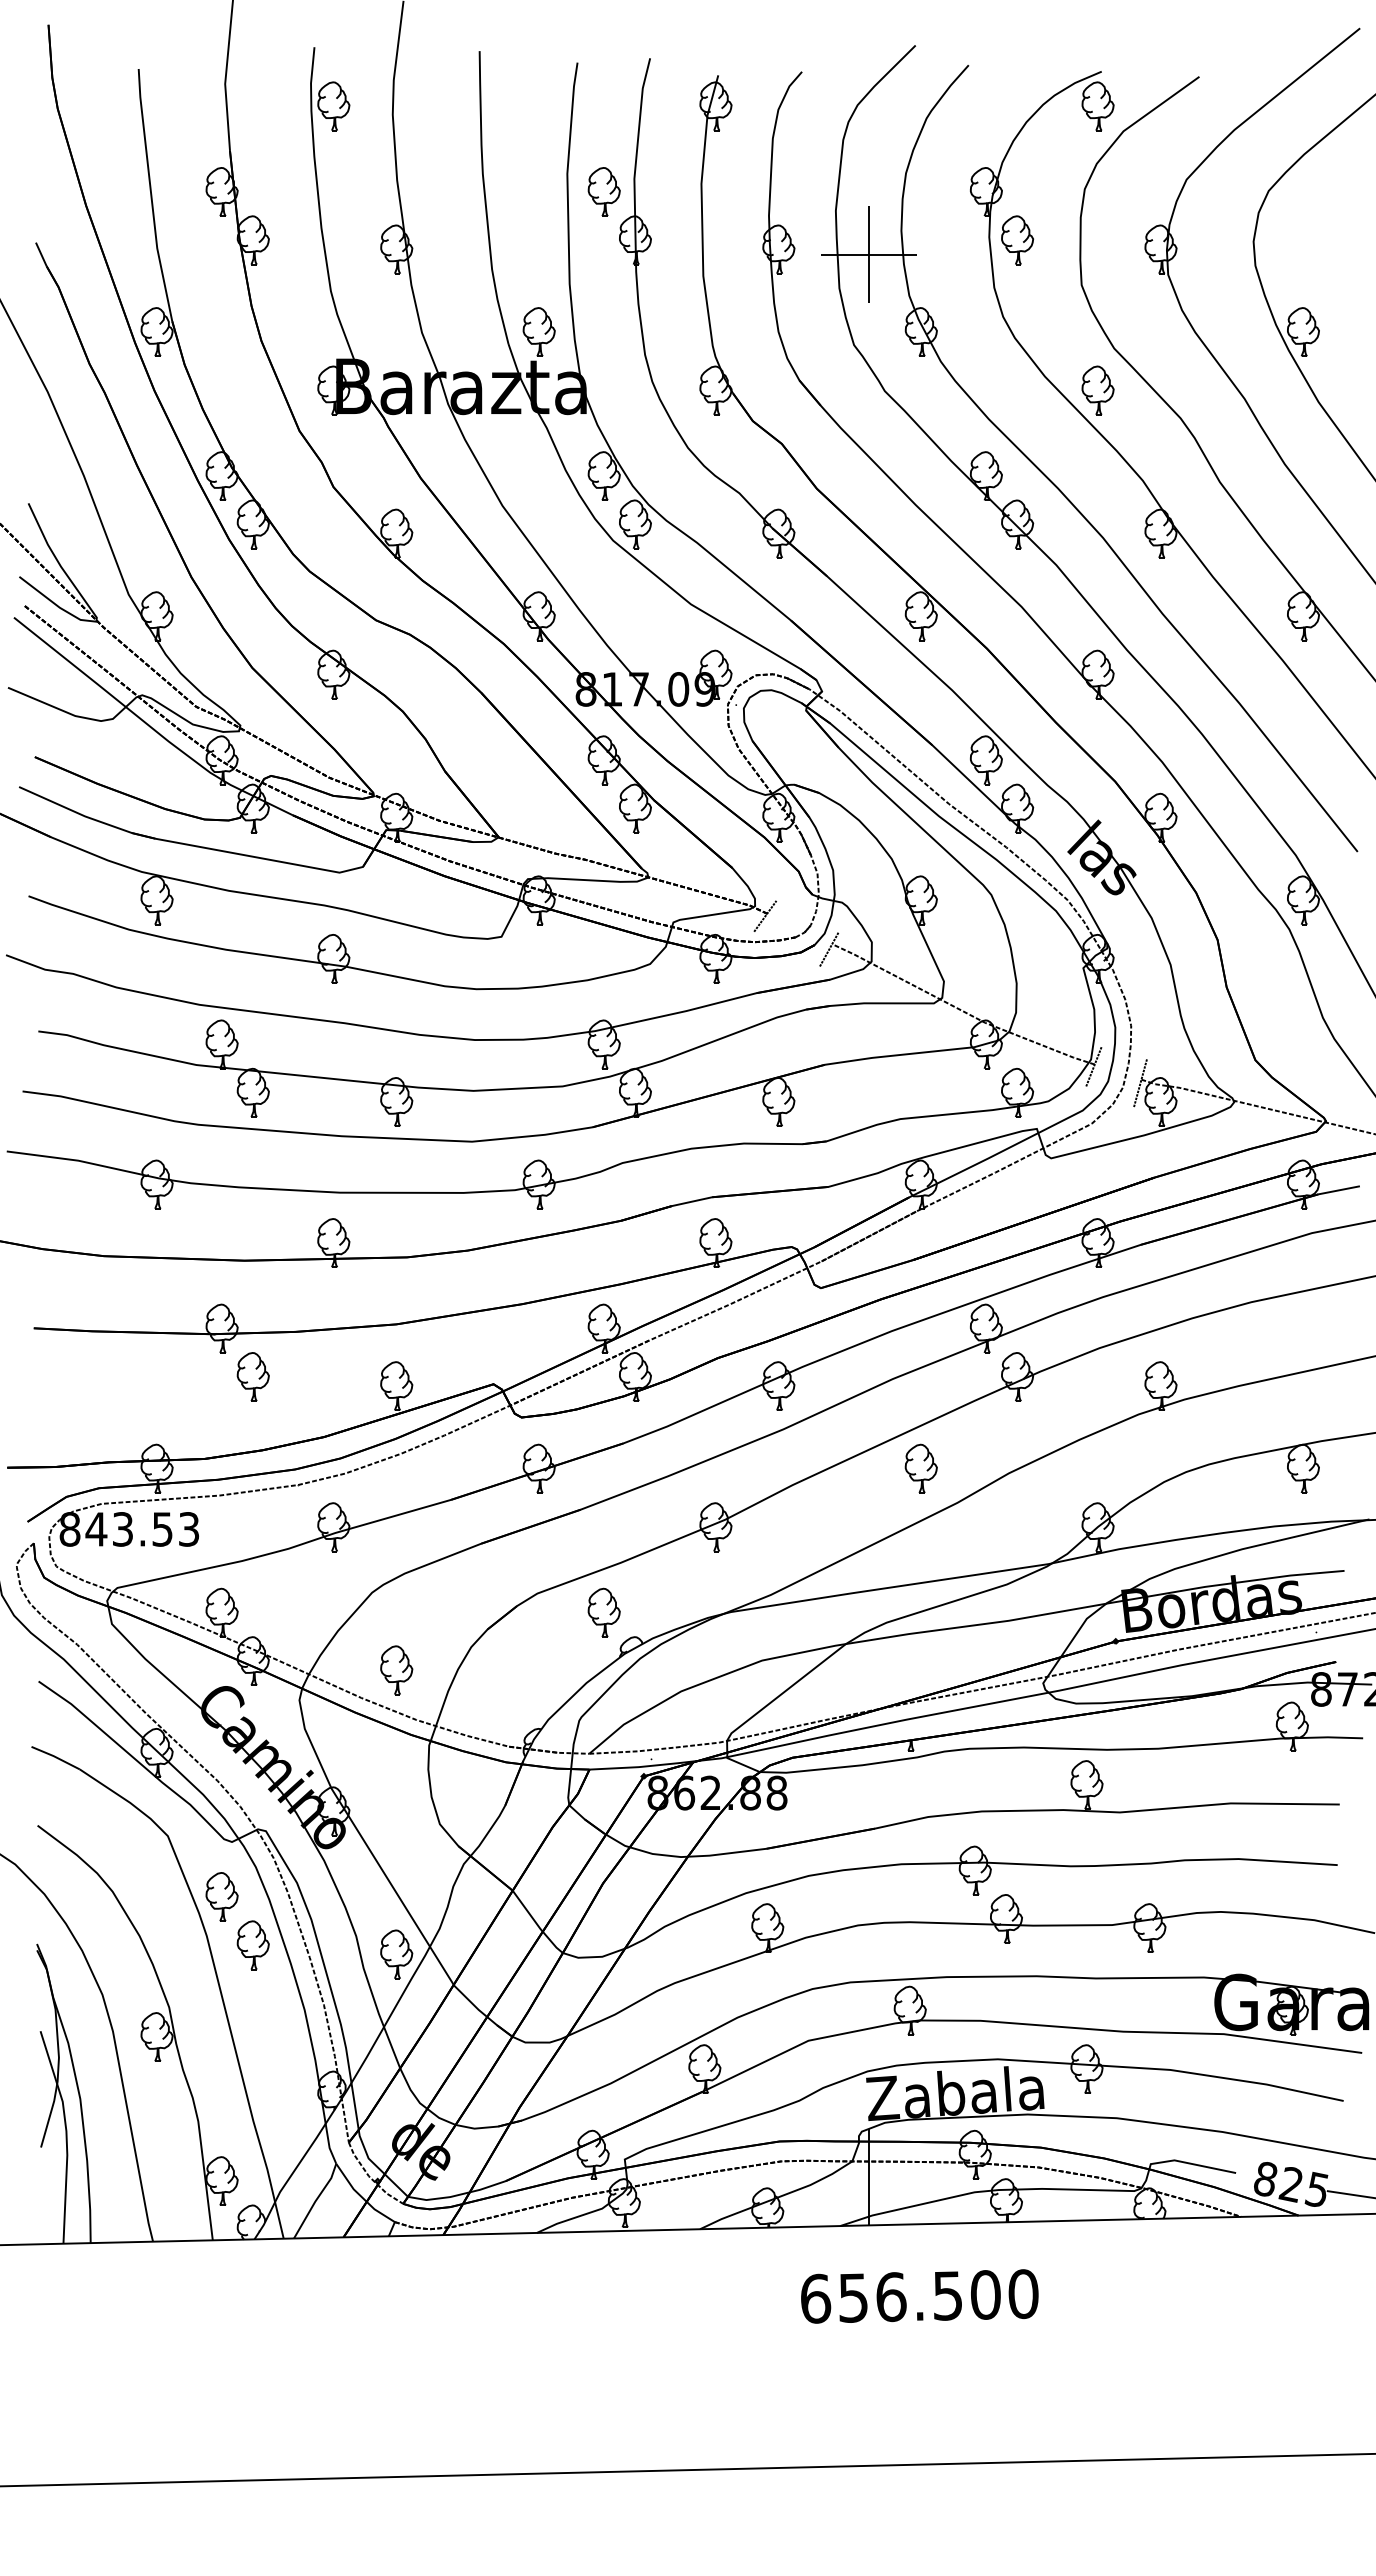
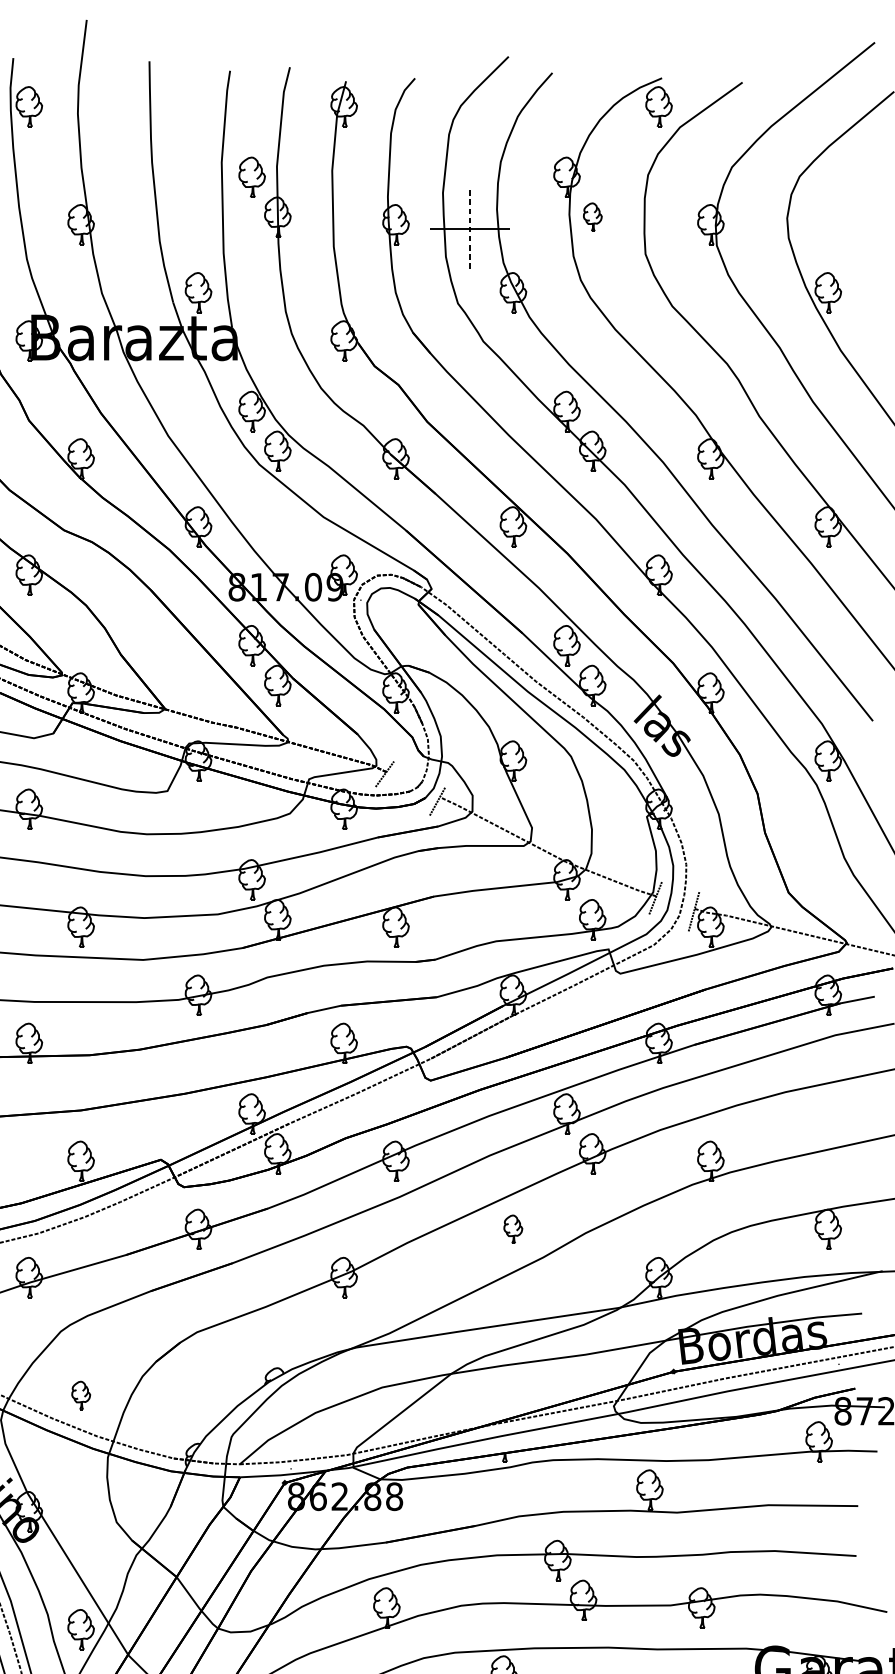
part: (1017, 240) -> (592, 217), size x0.7
line: (868, 254) -> (469, 228), solid -> dashed
part: (1097, 390) -> (658, 340), removed
part: (920, 1468) -> (512, 1229), size x0.7
part: (603, 1612) -> (251, 1347), removed
part: (396, 1670) -> (80, 1395), size x0.7

